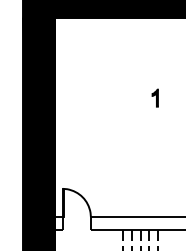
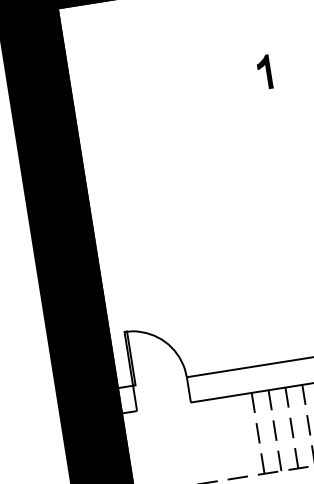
part: (154, 97) -> (262, 71), moved

